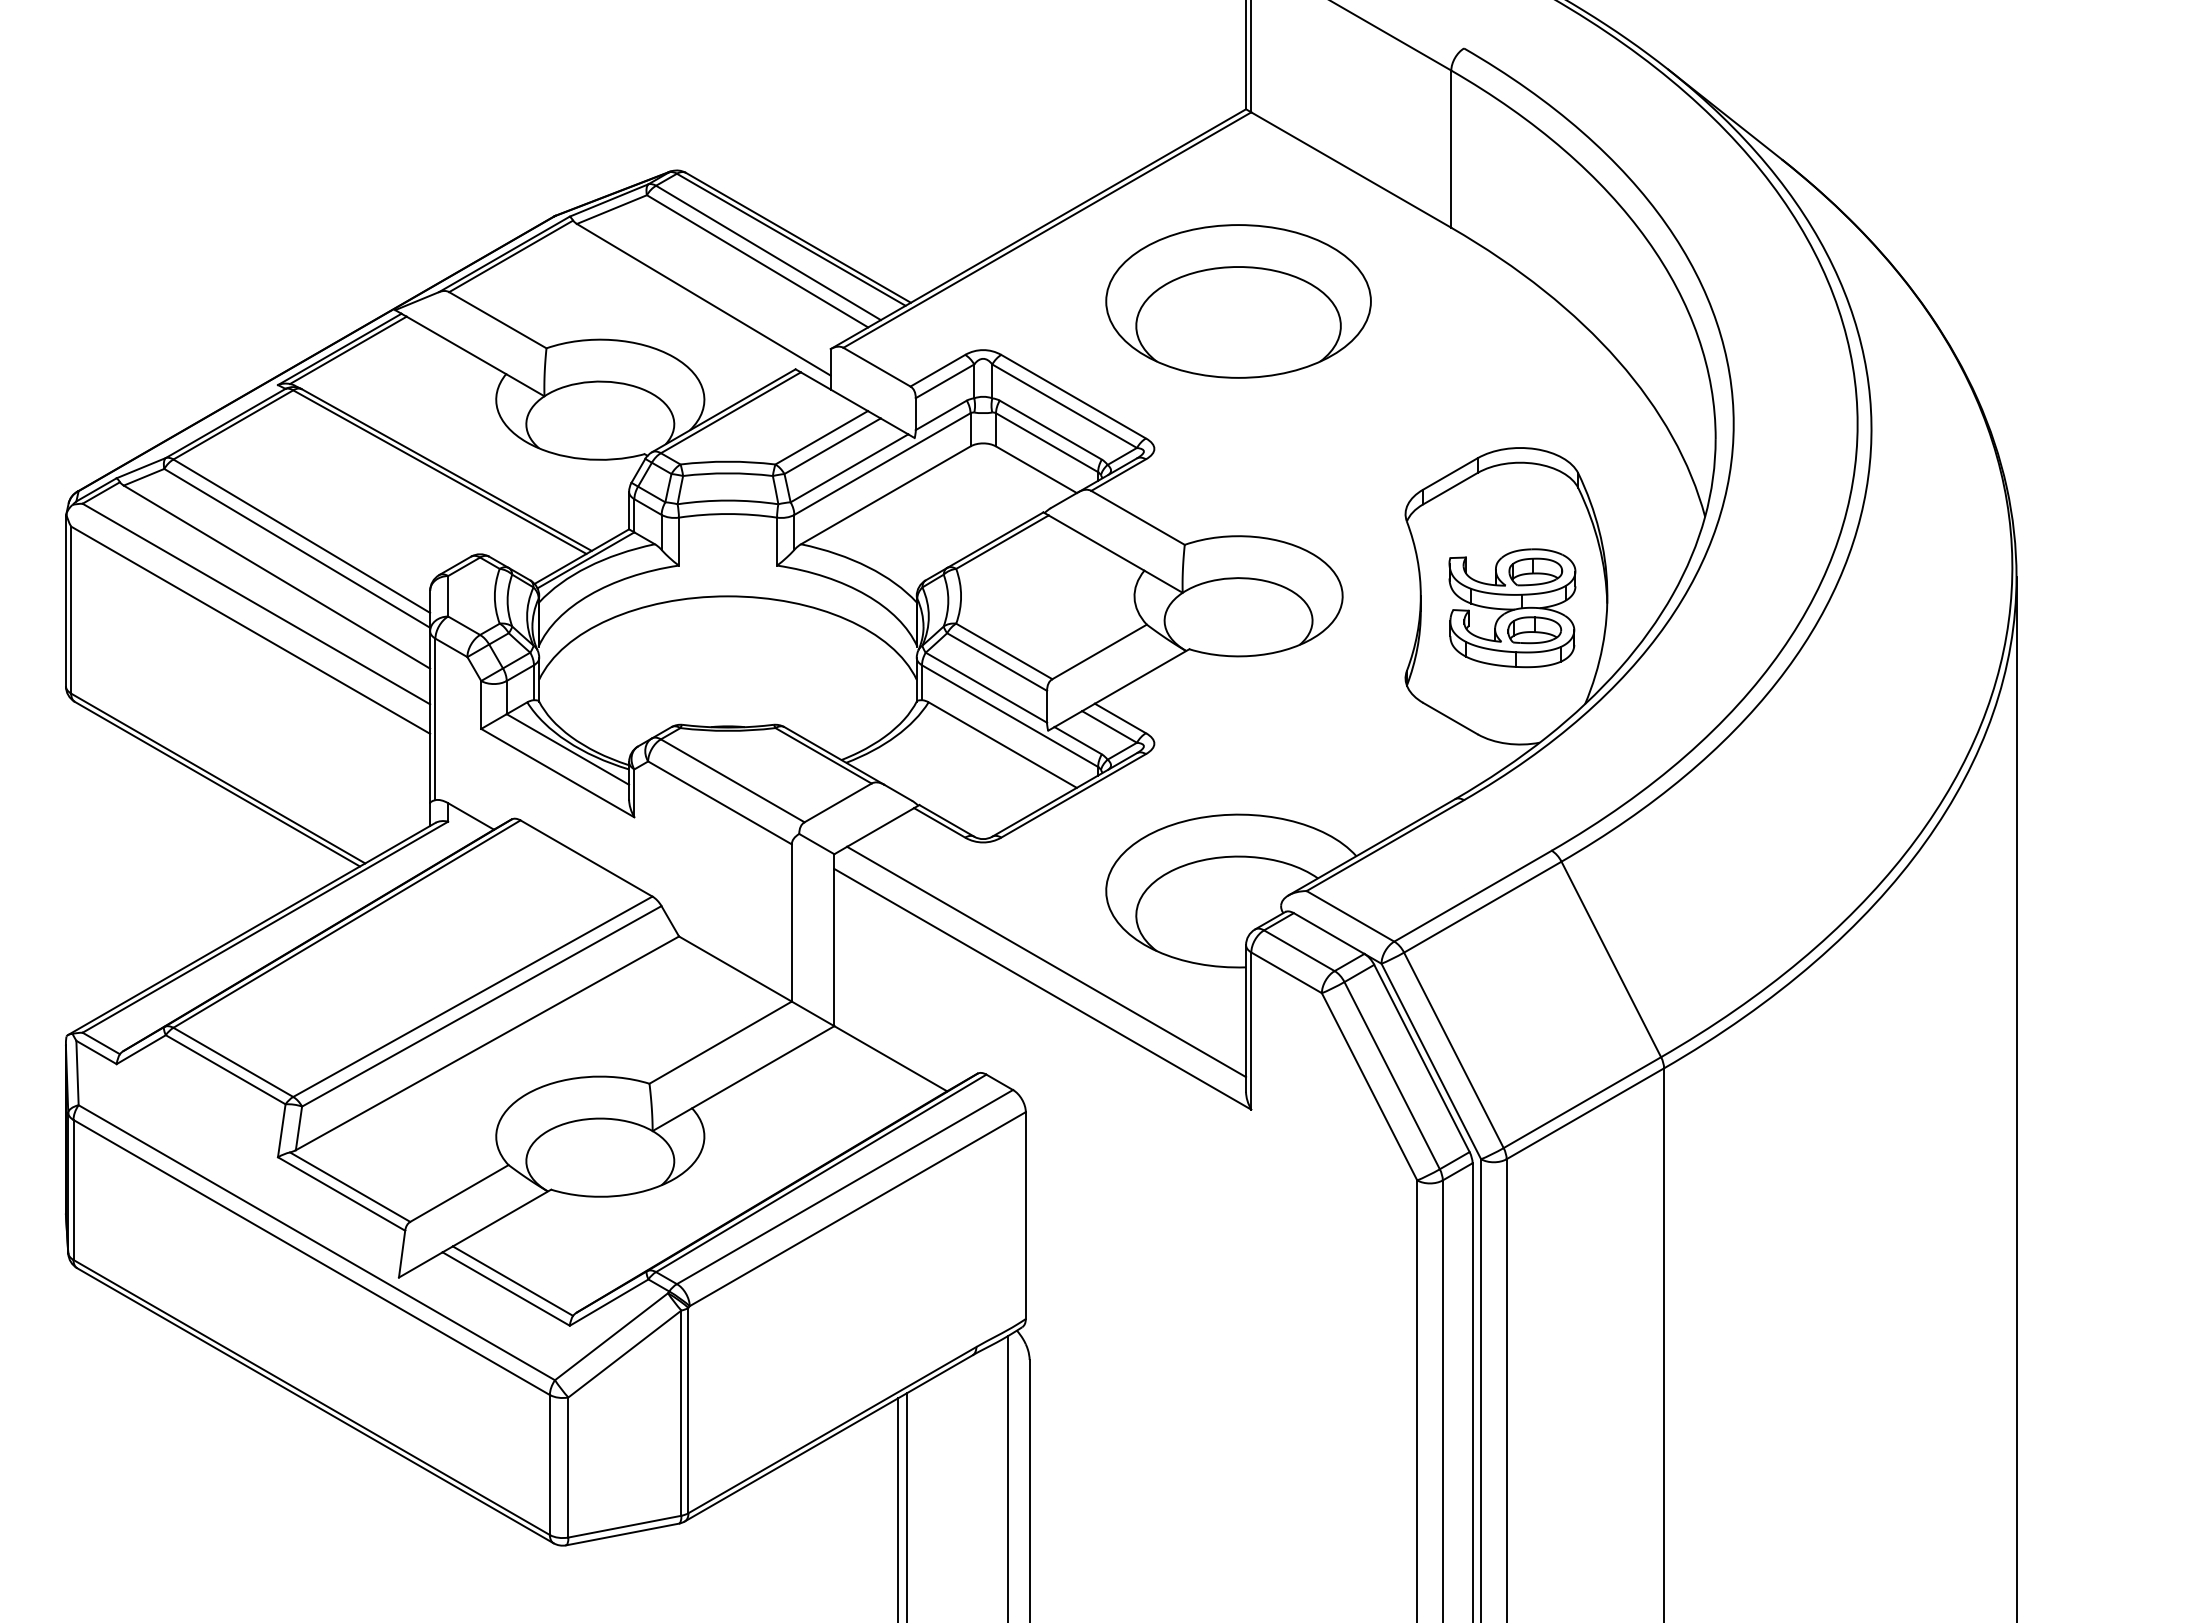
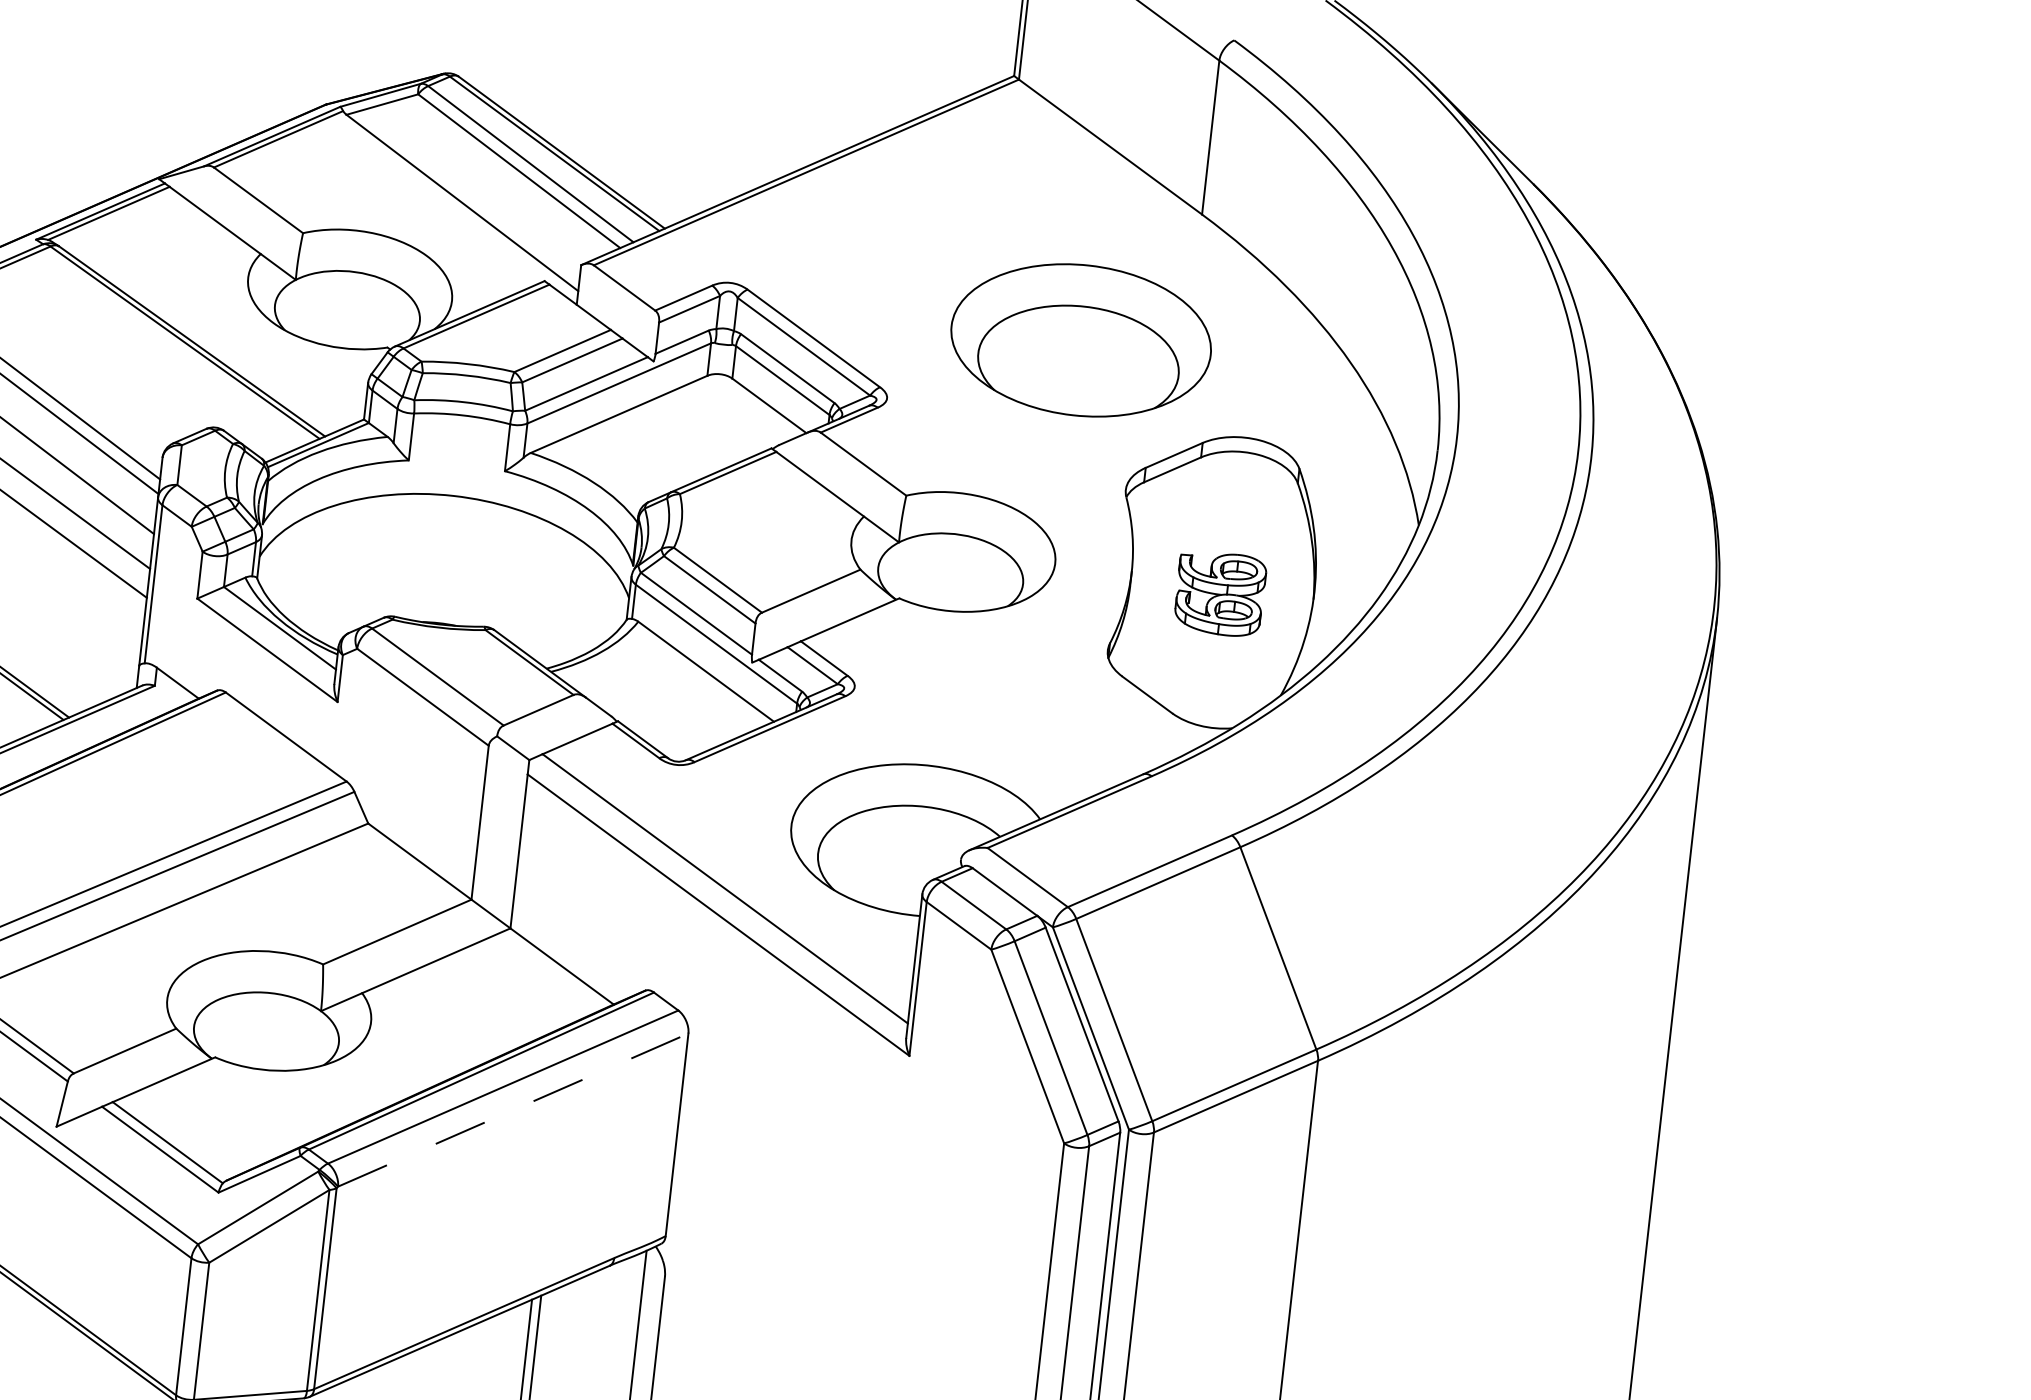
part: (1238, 301) -> (1081, 340), moved
part: (1512, 608) -> (1220, 593), size x0.7
line: (858, 1208) -> (514, 1109), solid -> dashed

